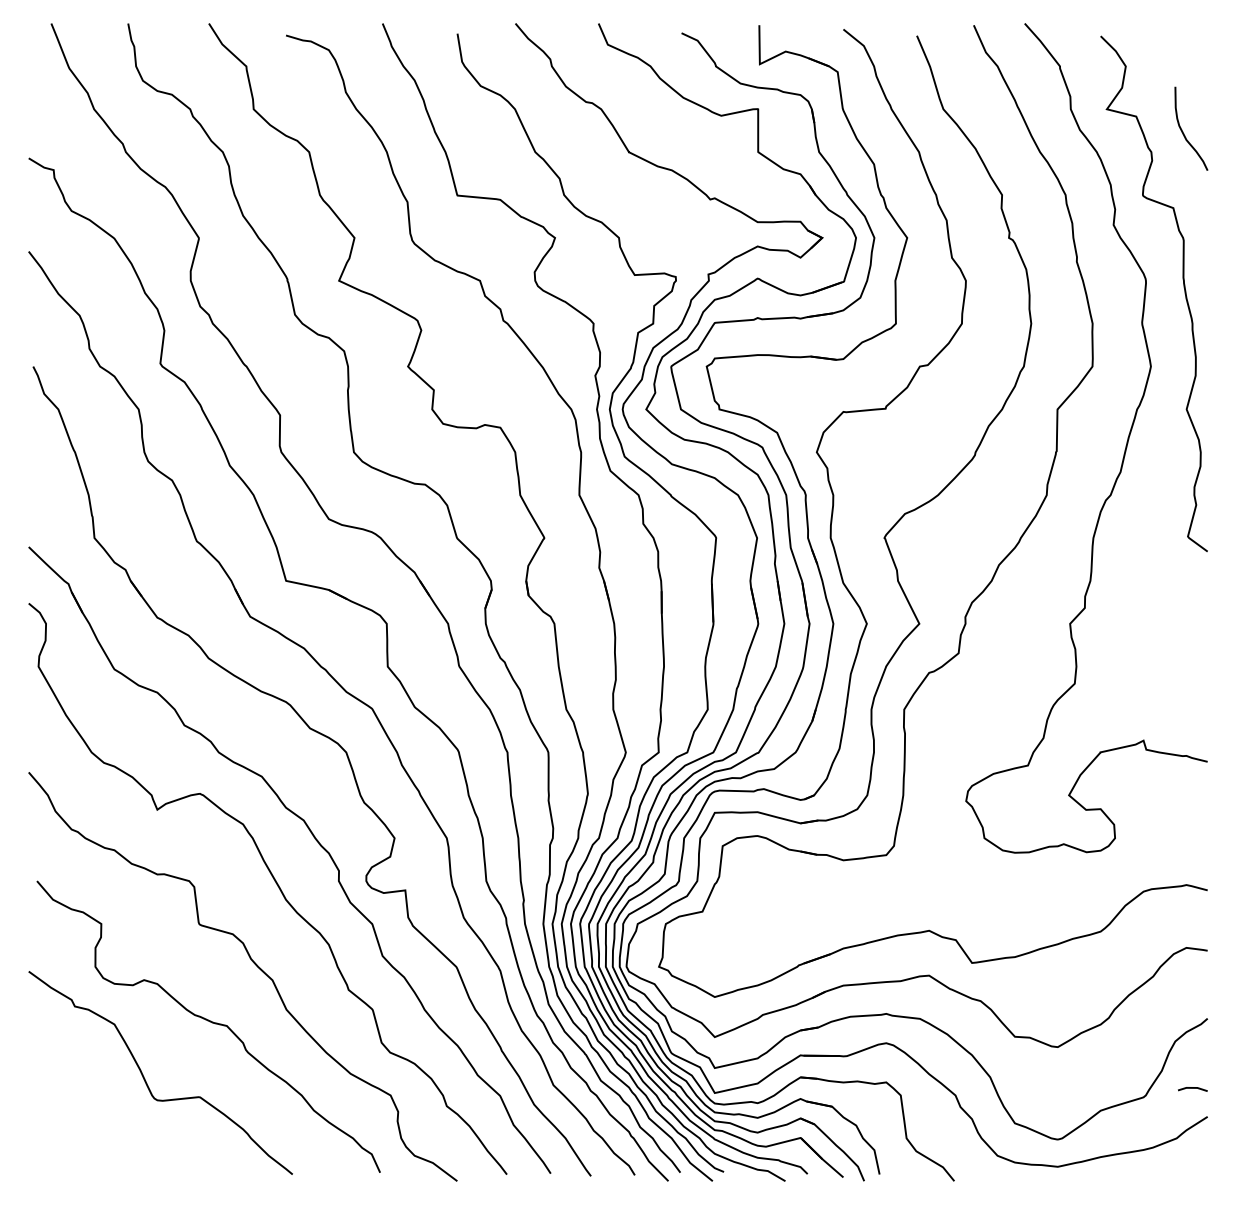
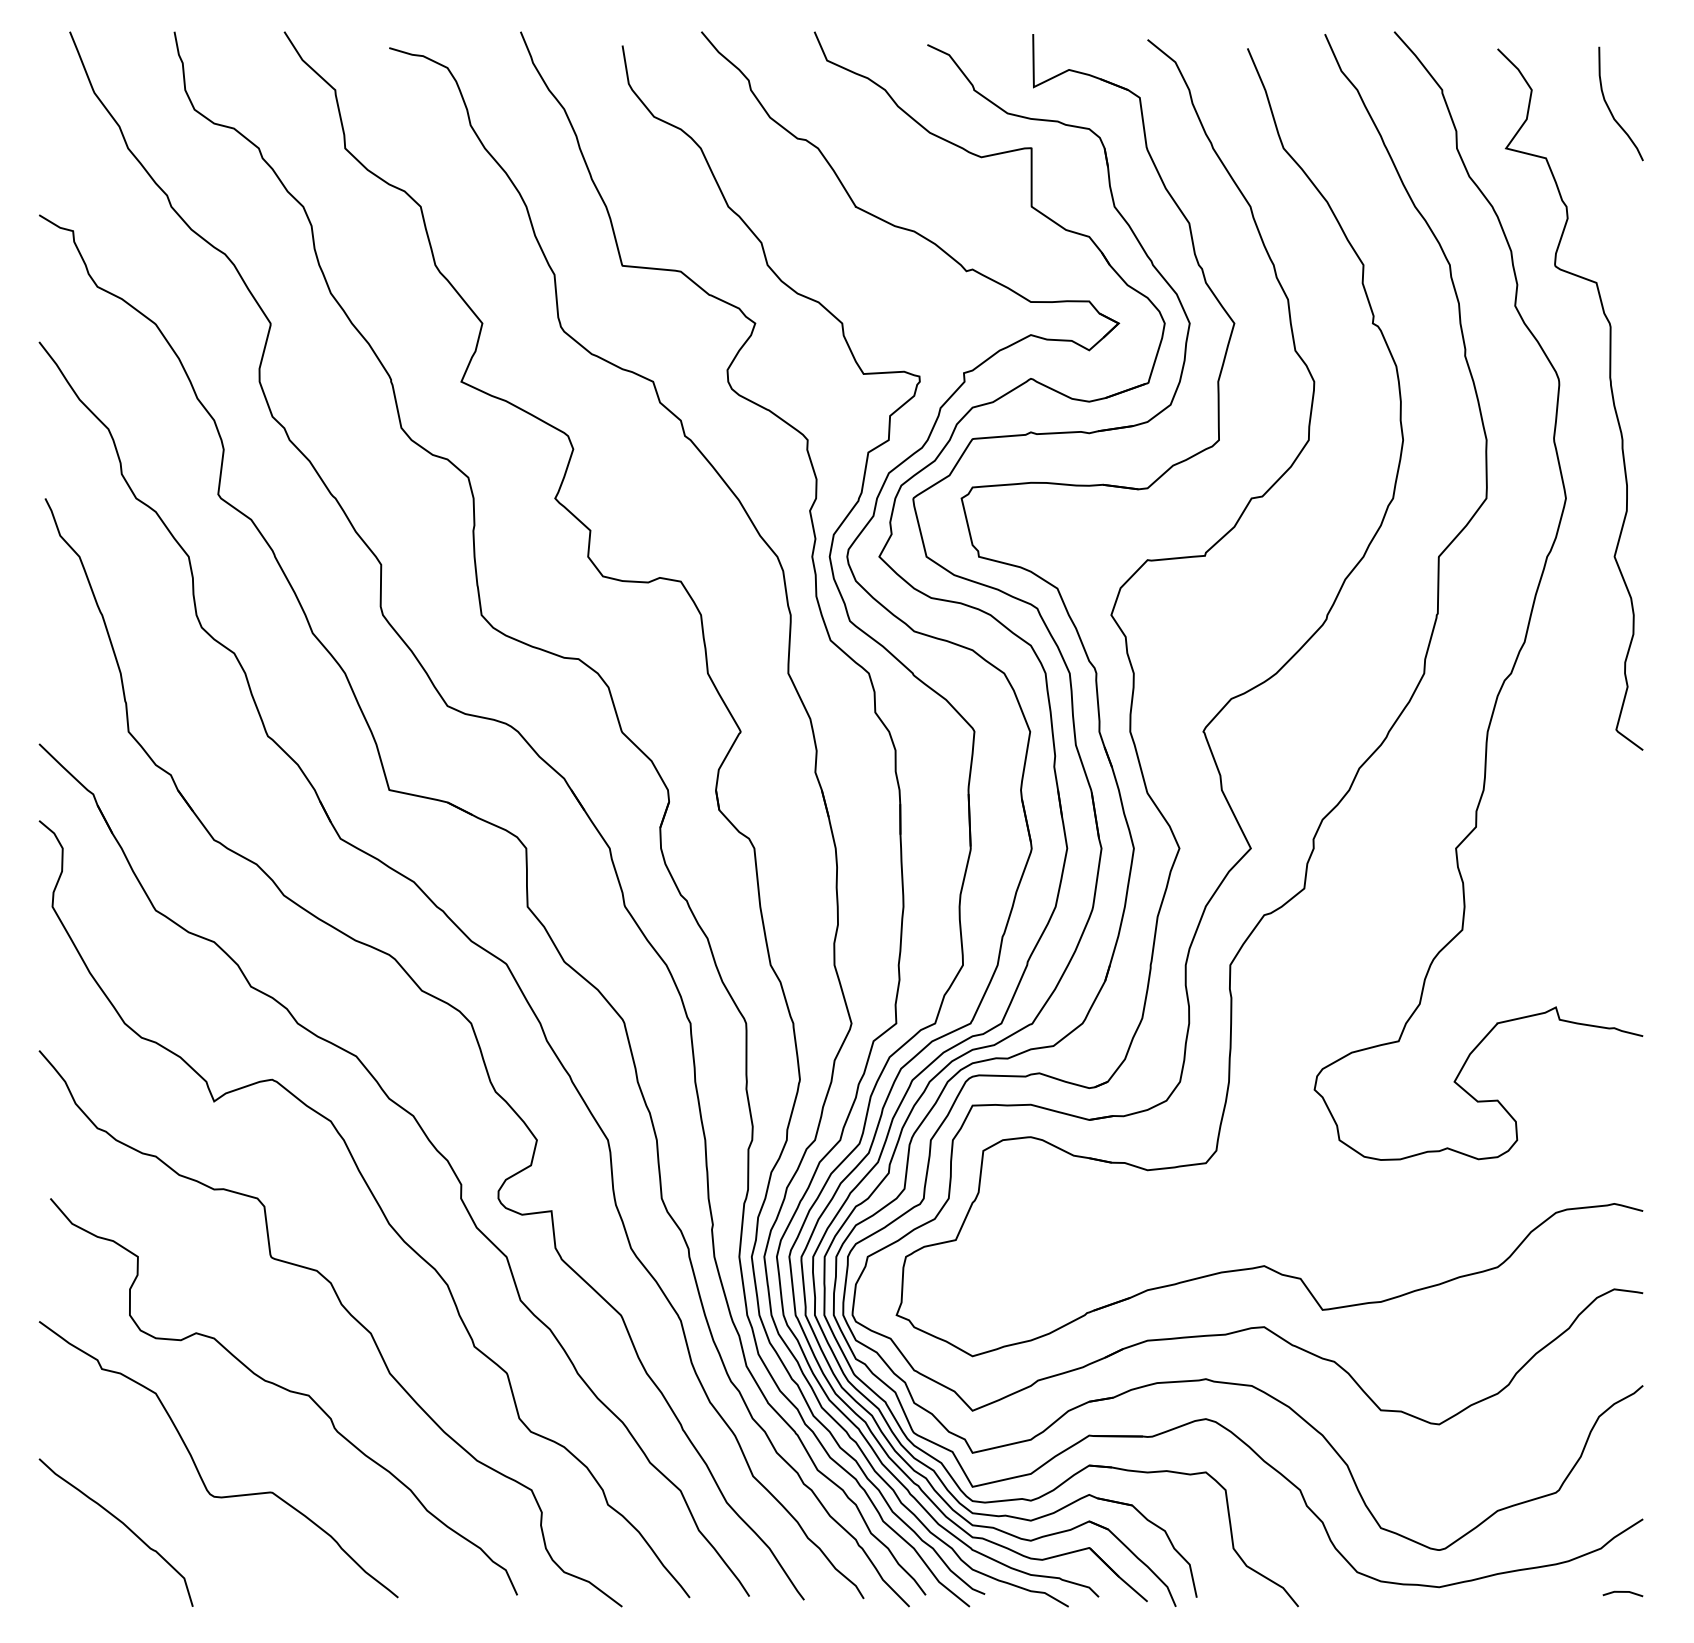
curve: (1183, 132) -> (1610, 109), moved
line: (1192, 1088) -> (1622, 1592), moved
curve: (89, 1119) -> (121, 1523), added

